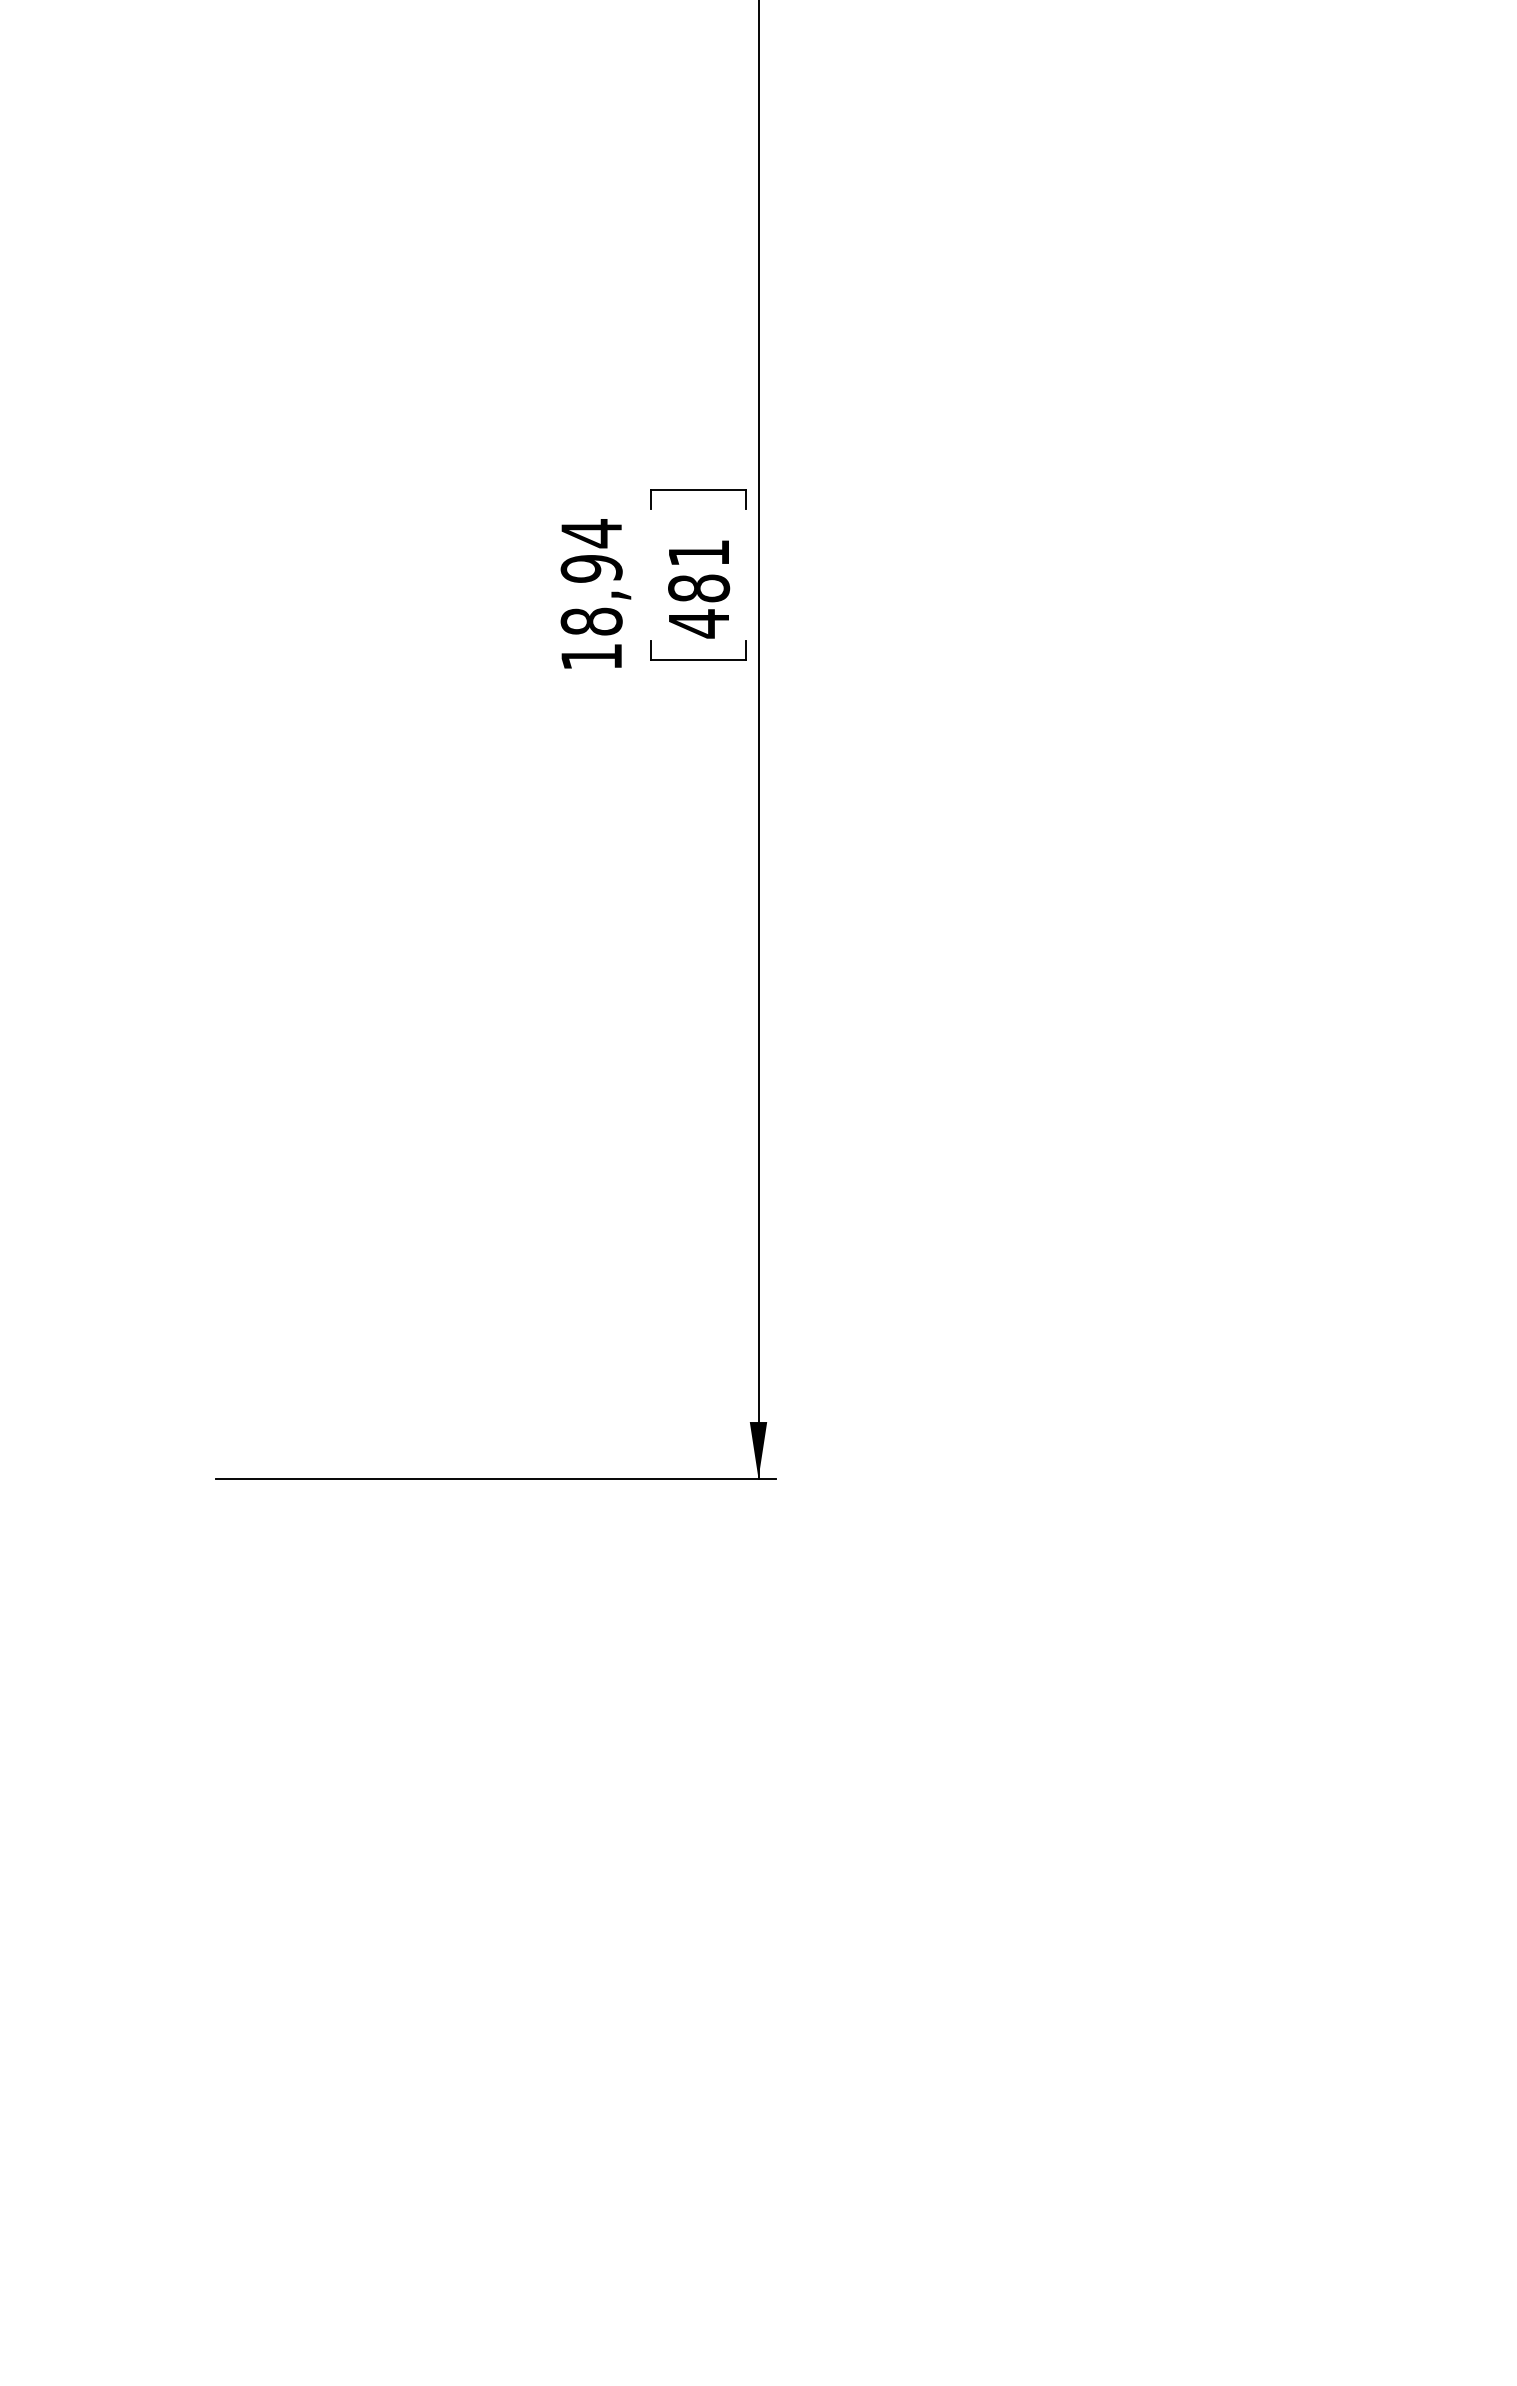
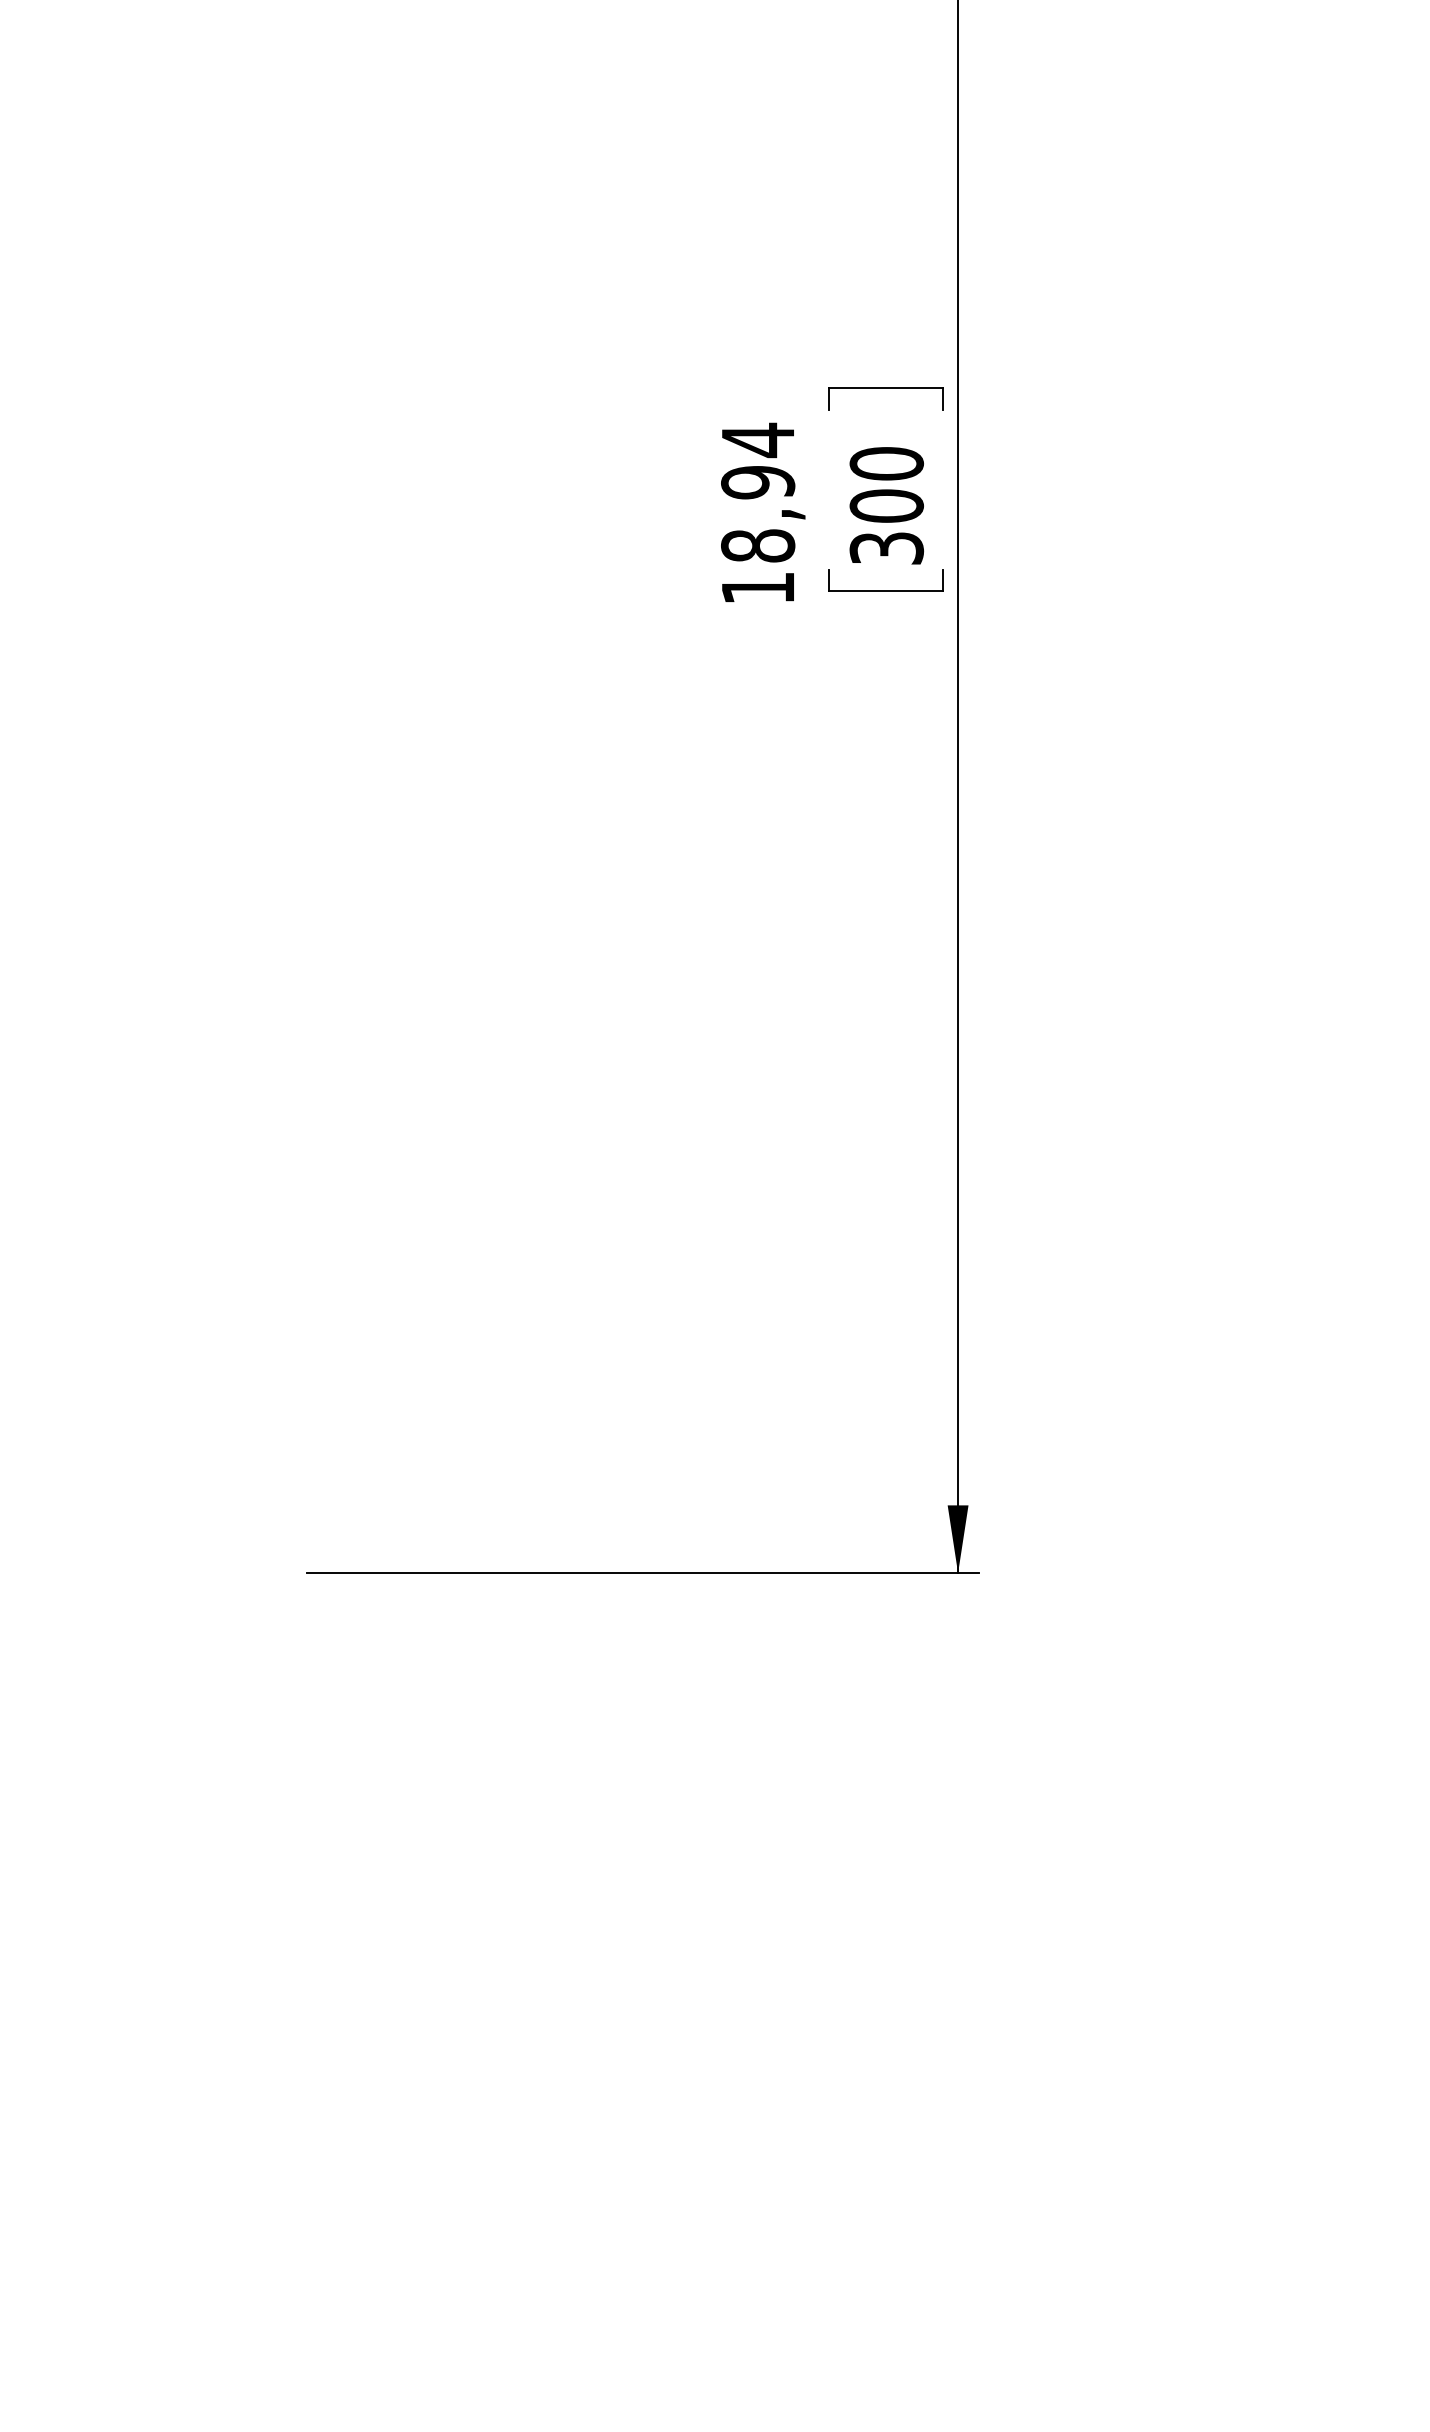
text: (699, 588) -> (887, 506), 481 -> 300

